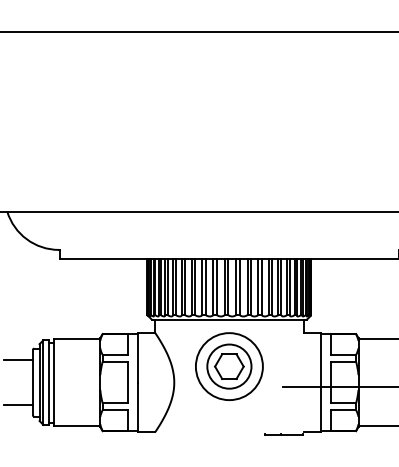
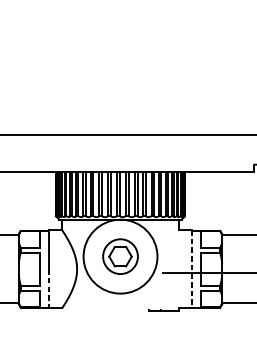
circle: (228, 366) -> (119, 256), size x1.4
line: (320, 382) -> (192, 269), solid -> dashed
line: (138, 407) -> (48, 288), solid -> dashed

